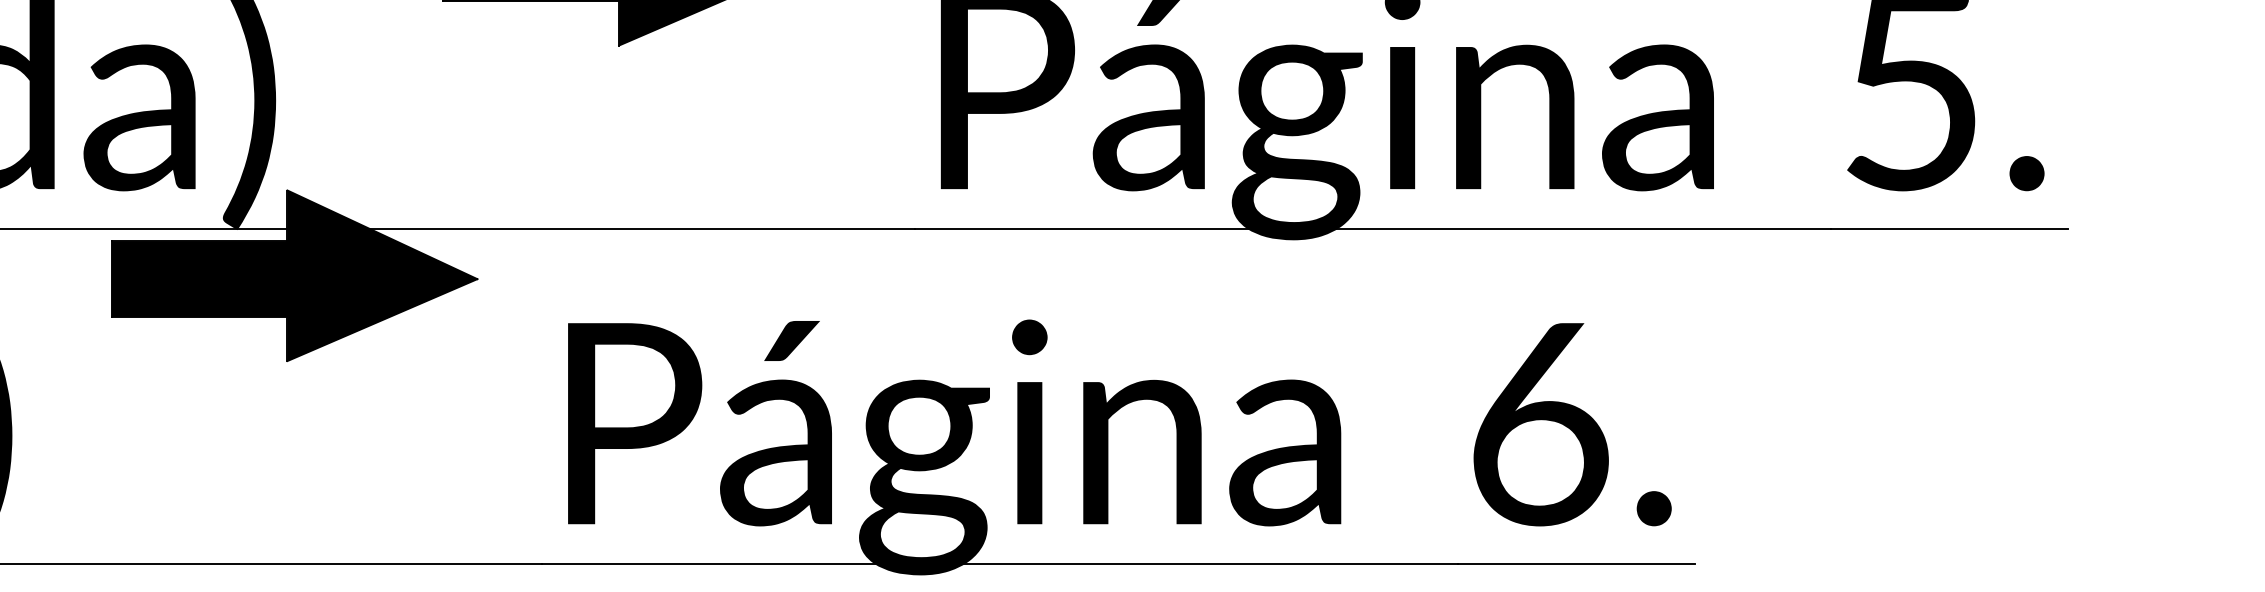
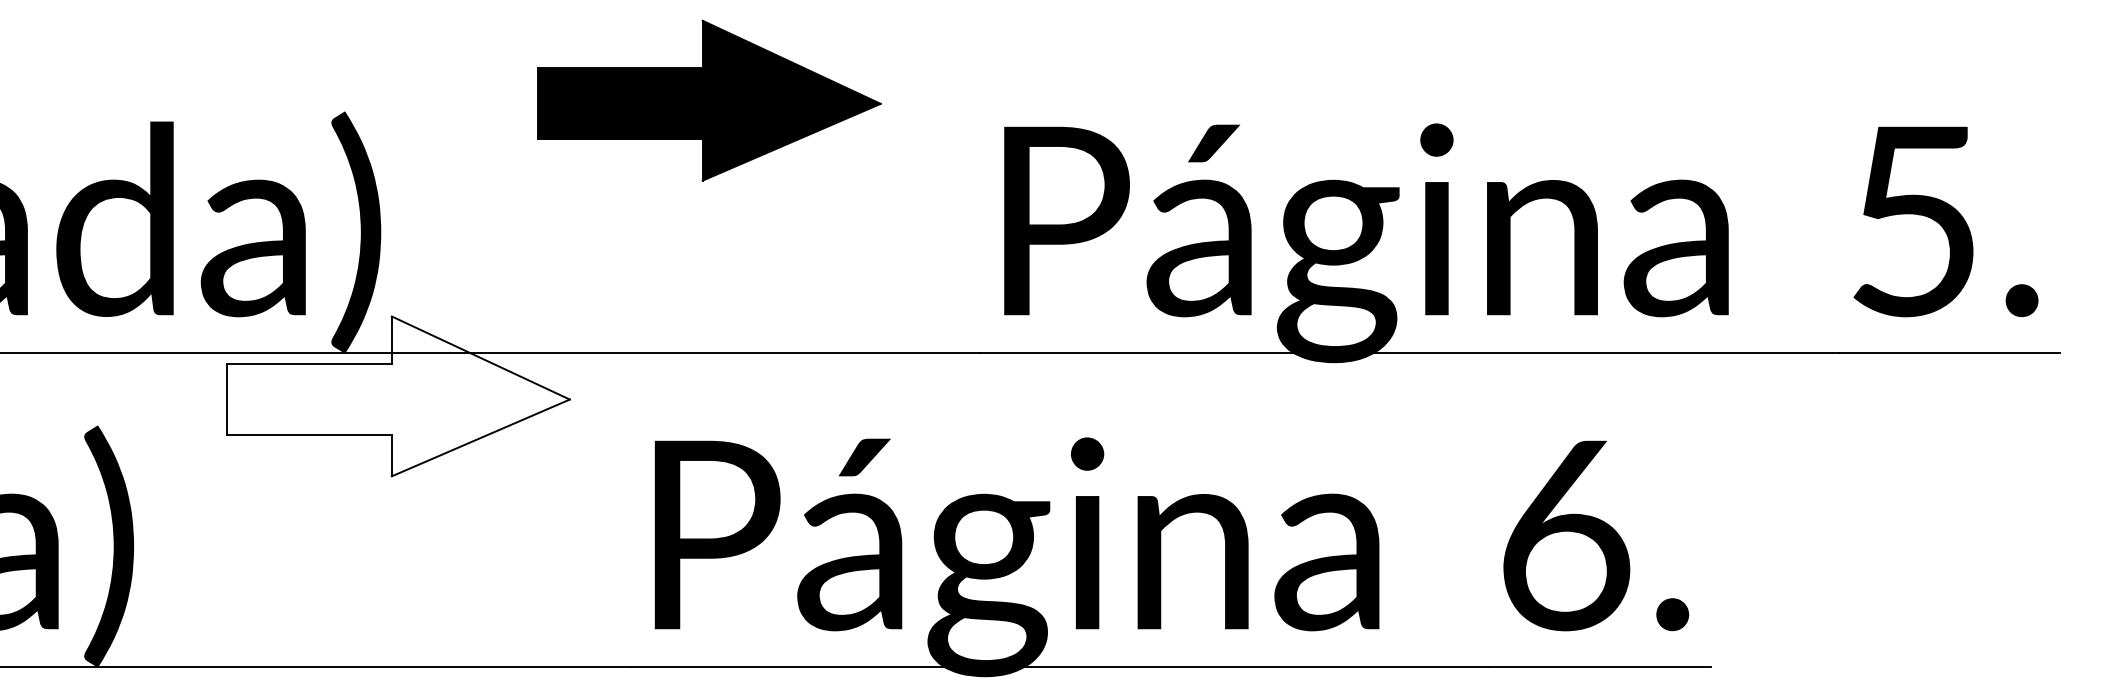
fill: (294, 275) -> (398, 396), removed

